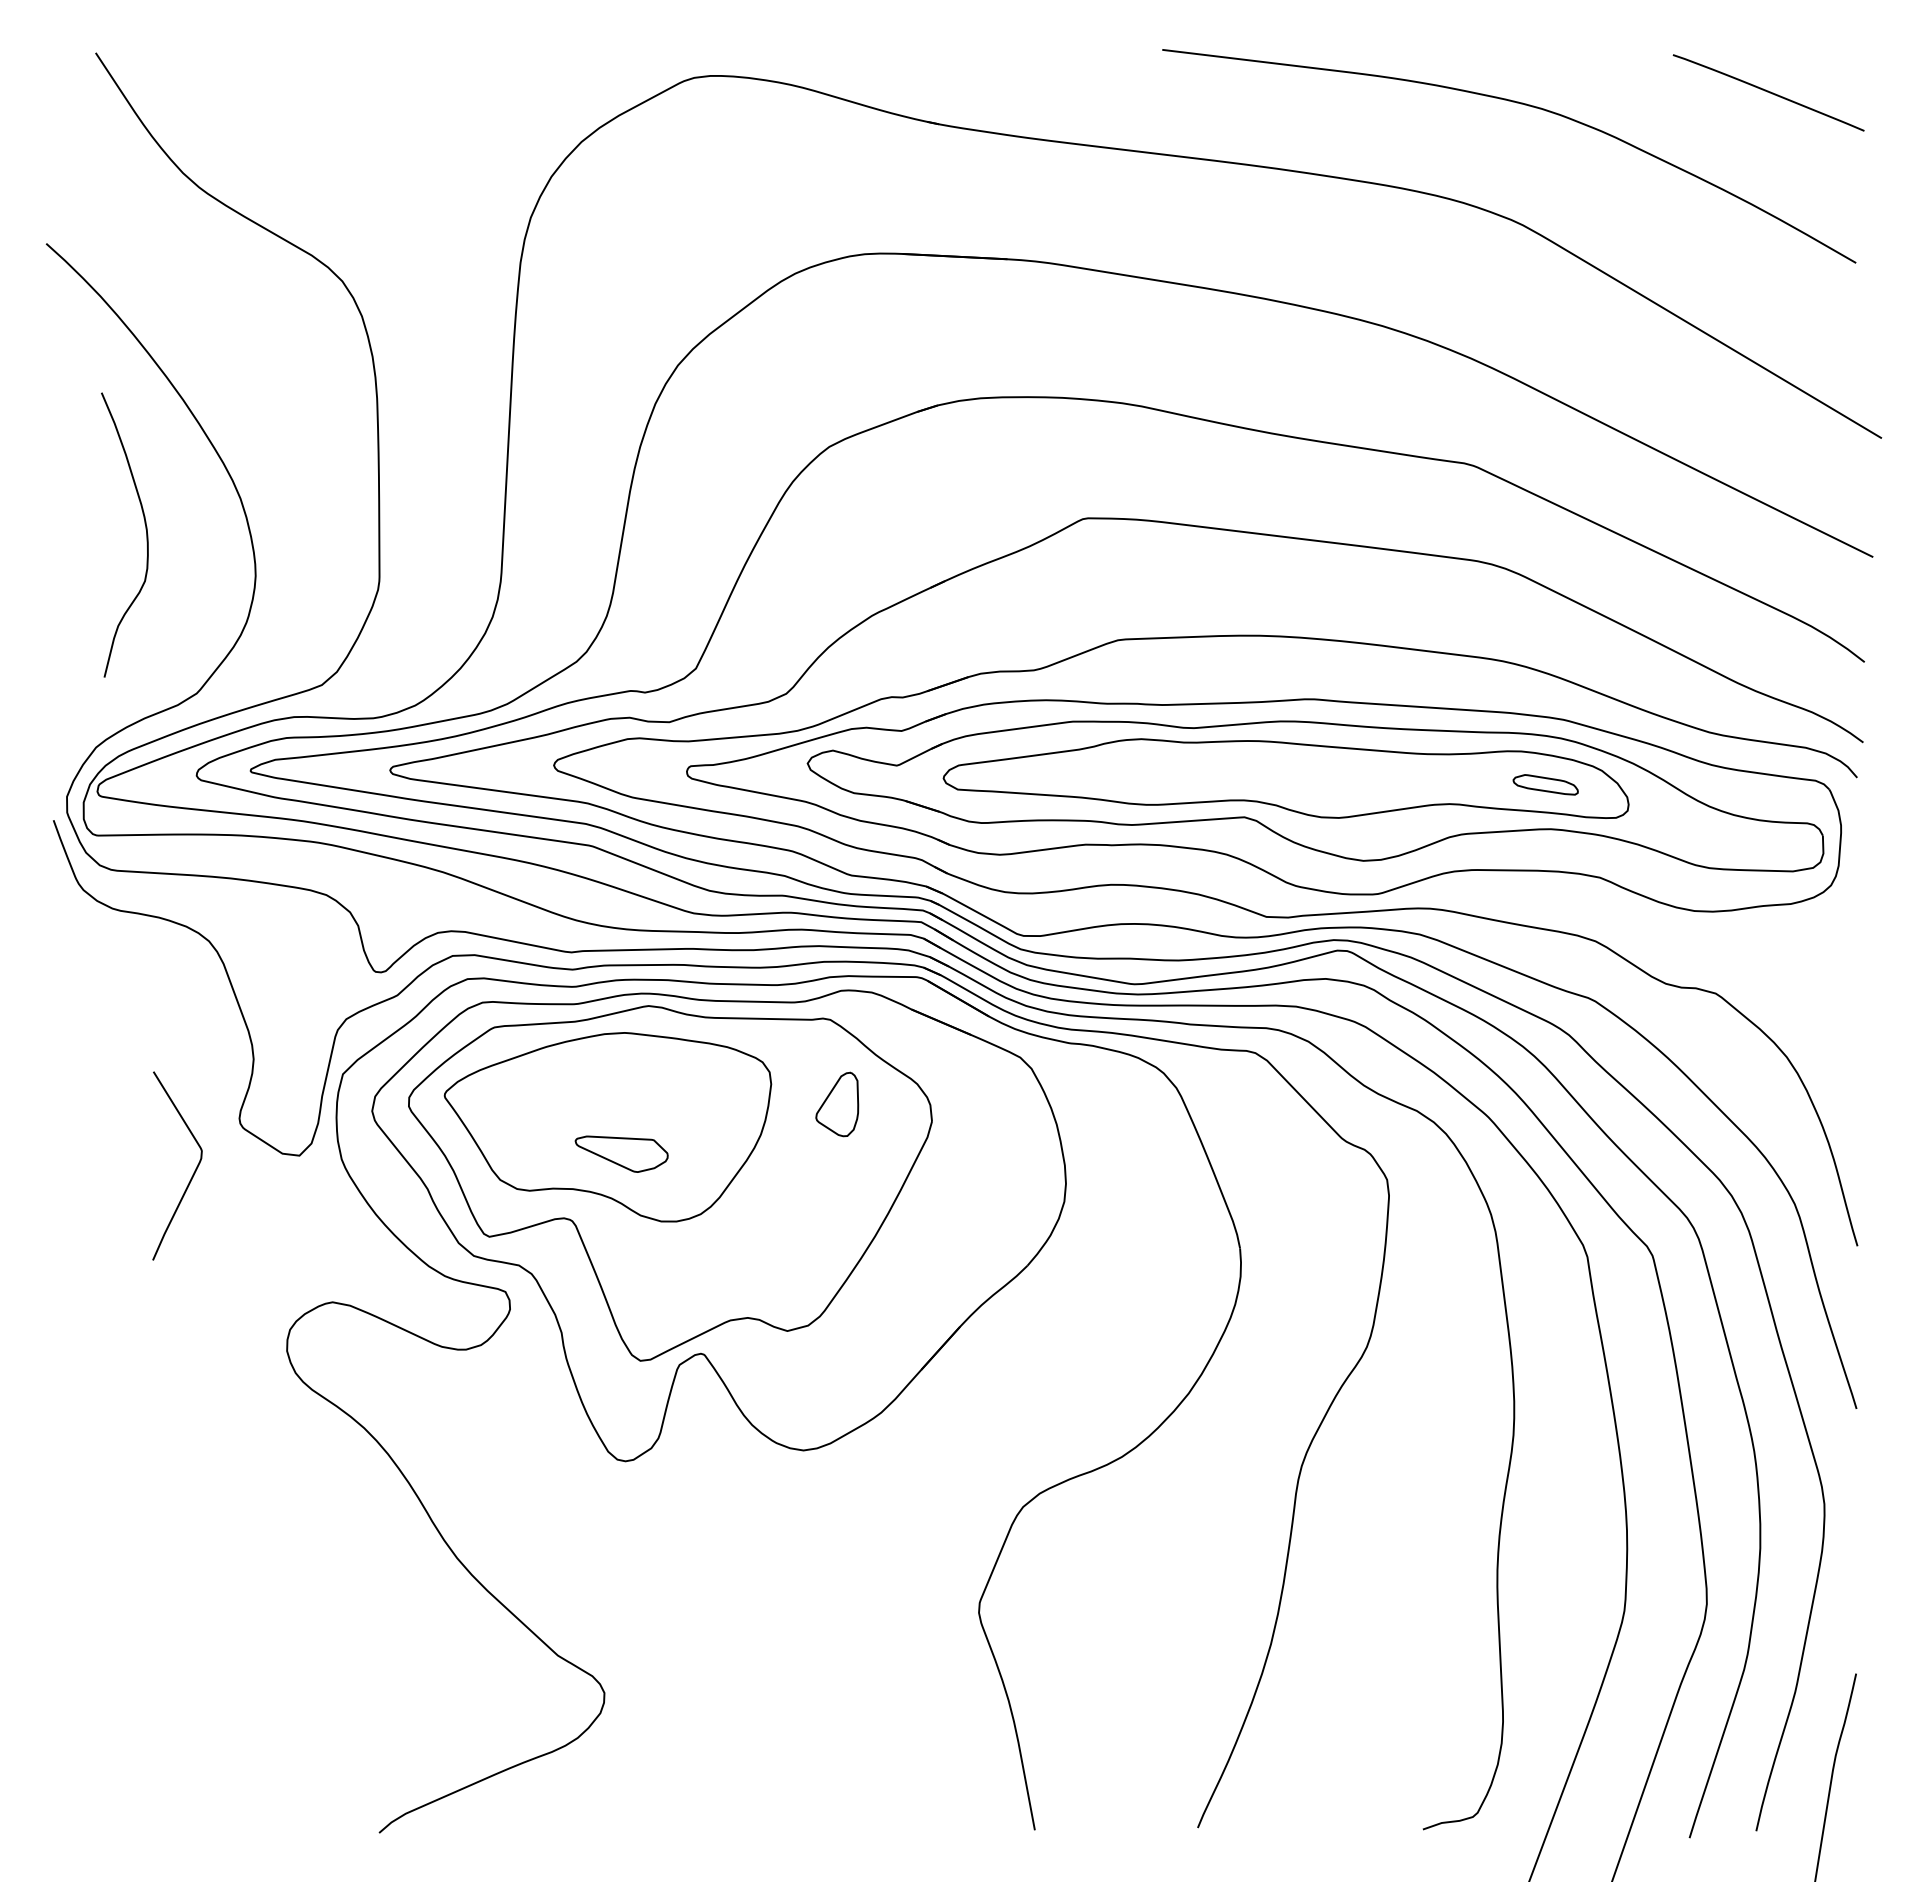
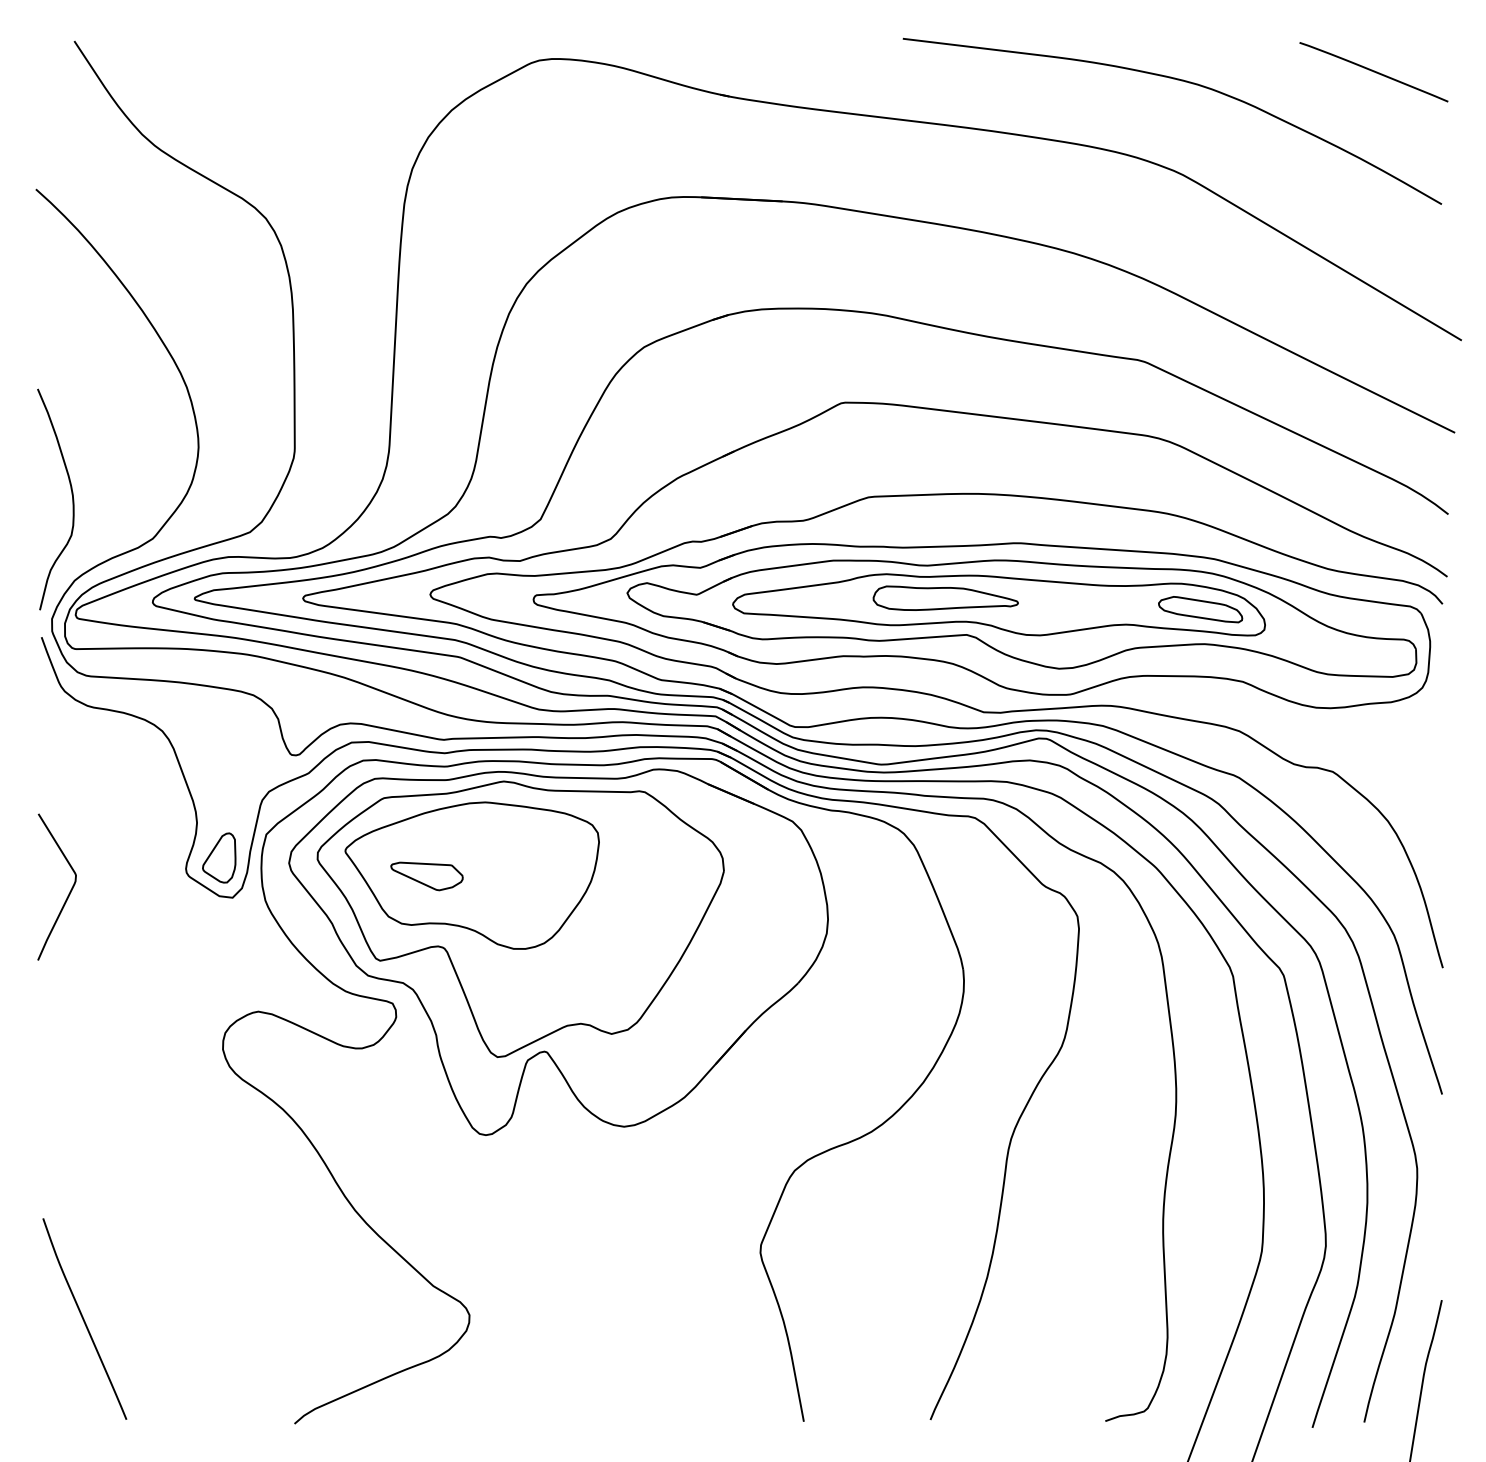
curve: (145, 529) -> (71, 495), moved
part: (1217, 770) -> (945, 598), added
part: (1545, 784) -> (1200, 609), size x1.67
part: (837, 1104) -> (219, 858), moved
part: (621, 1153) -> (426, 875), moved
curve: (193, 1172) -> (69, 892), moved
curve: (108, 1698) -> (84, 1319), added

